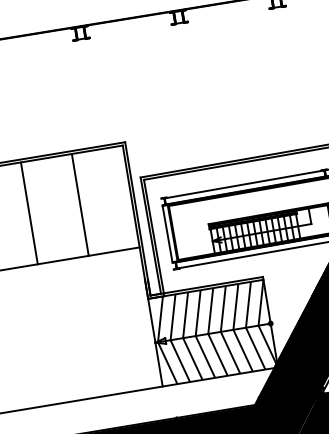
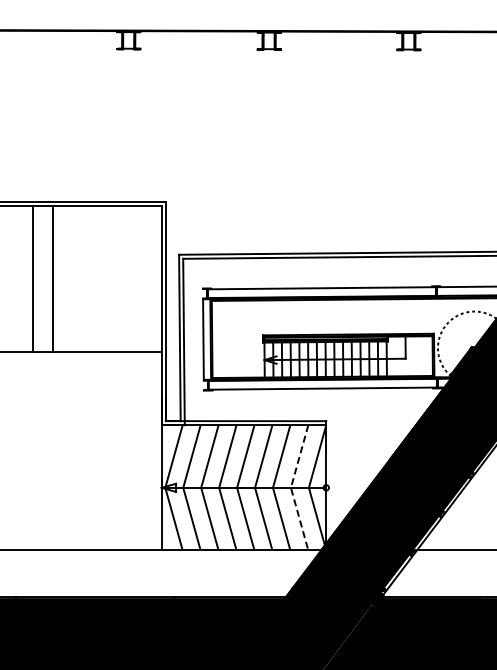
line: (79, 204) -> (52, 278), moved
line: (29, 212) -> (33, 278), moved
line: (245, 327) -> (290, 487), solid -> dashed

